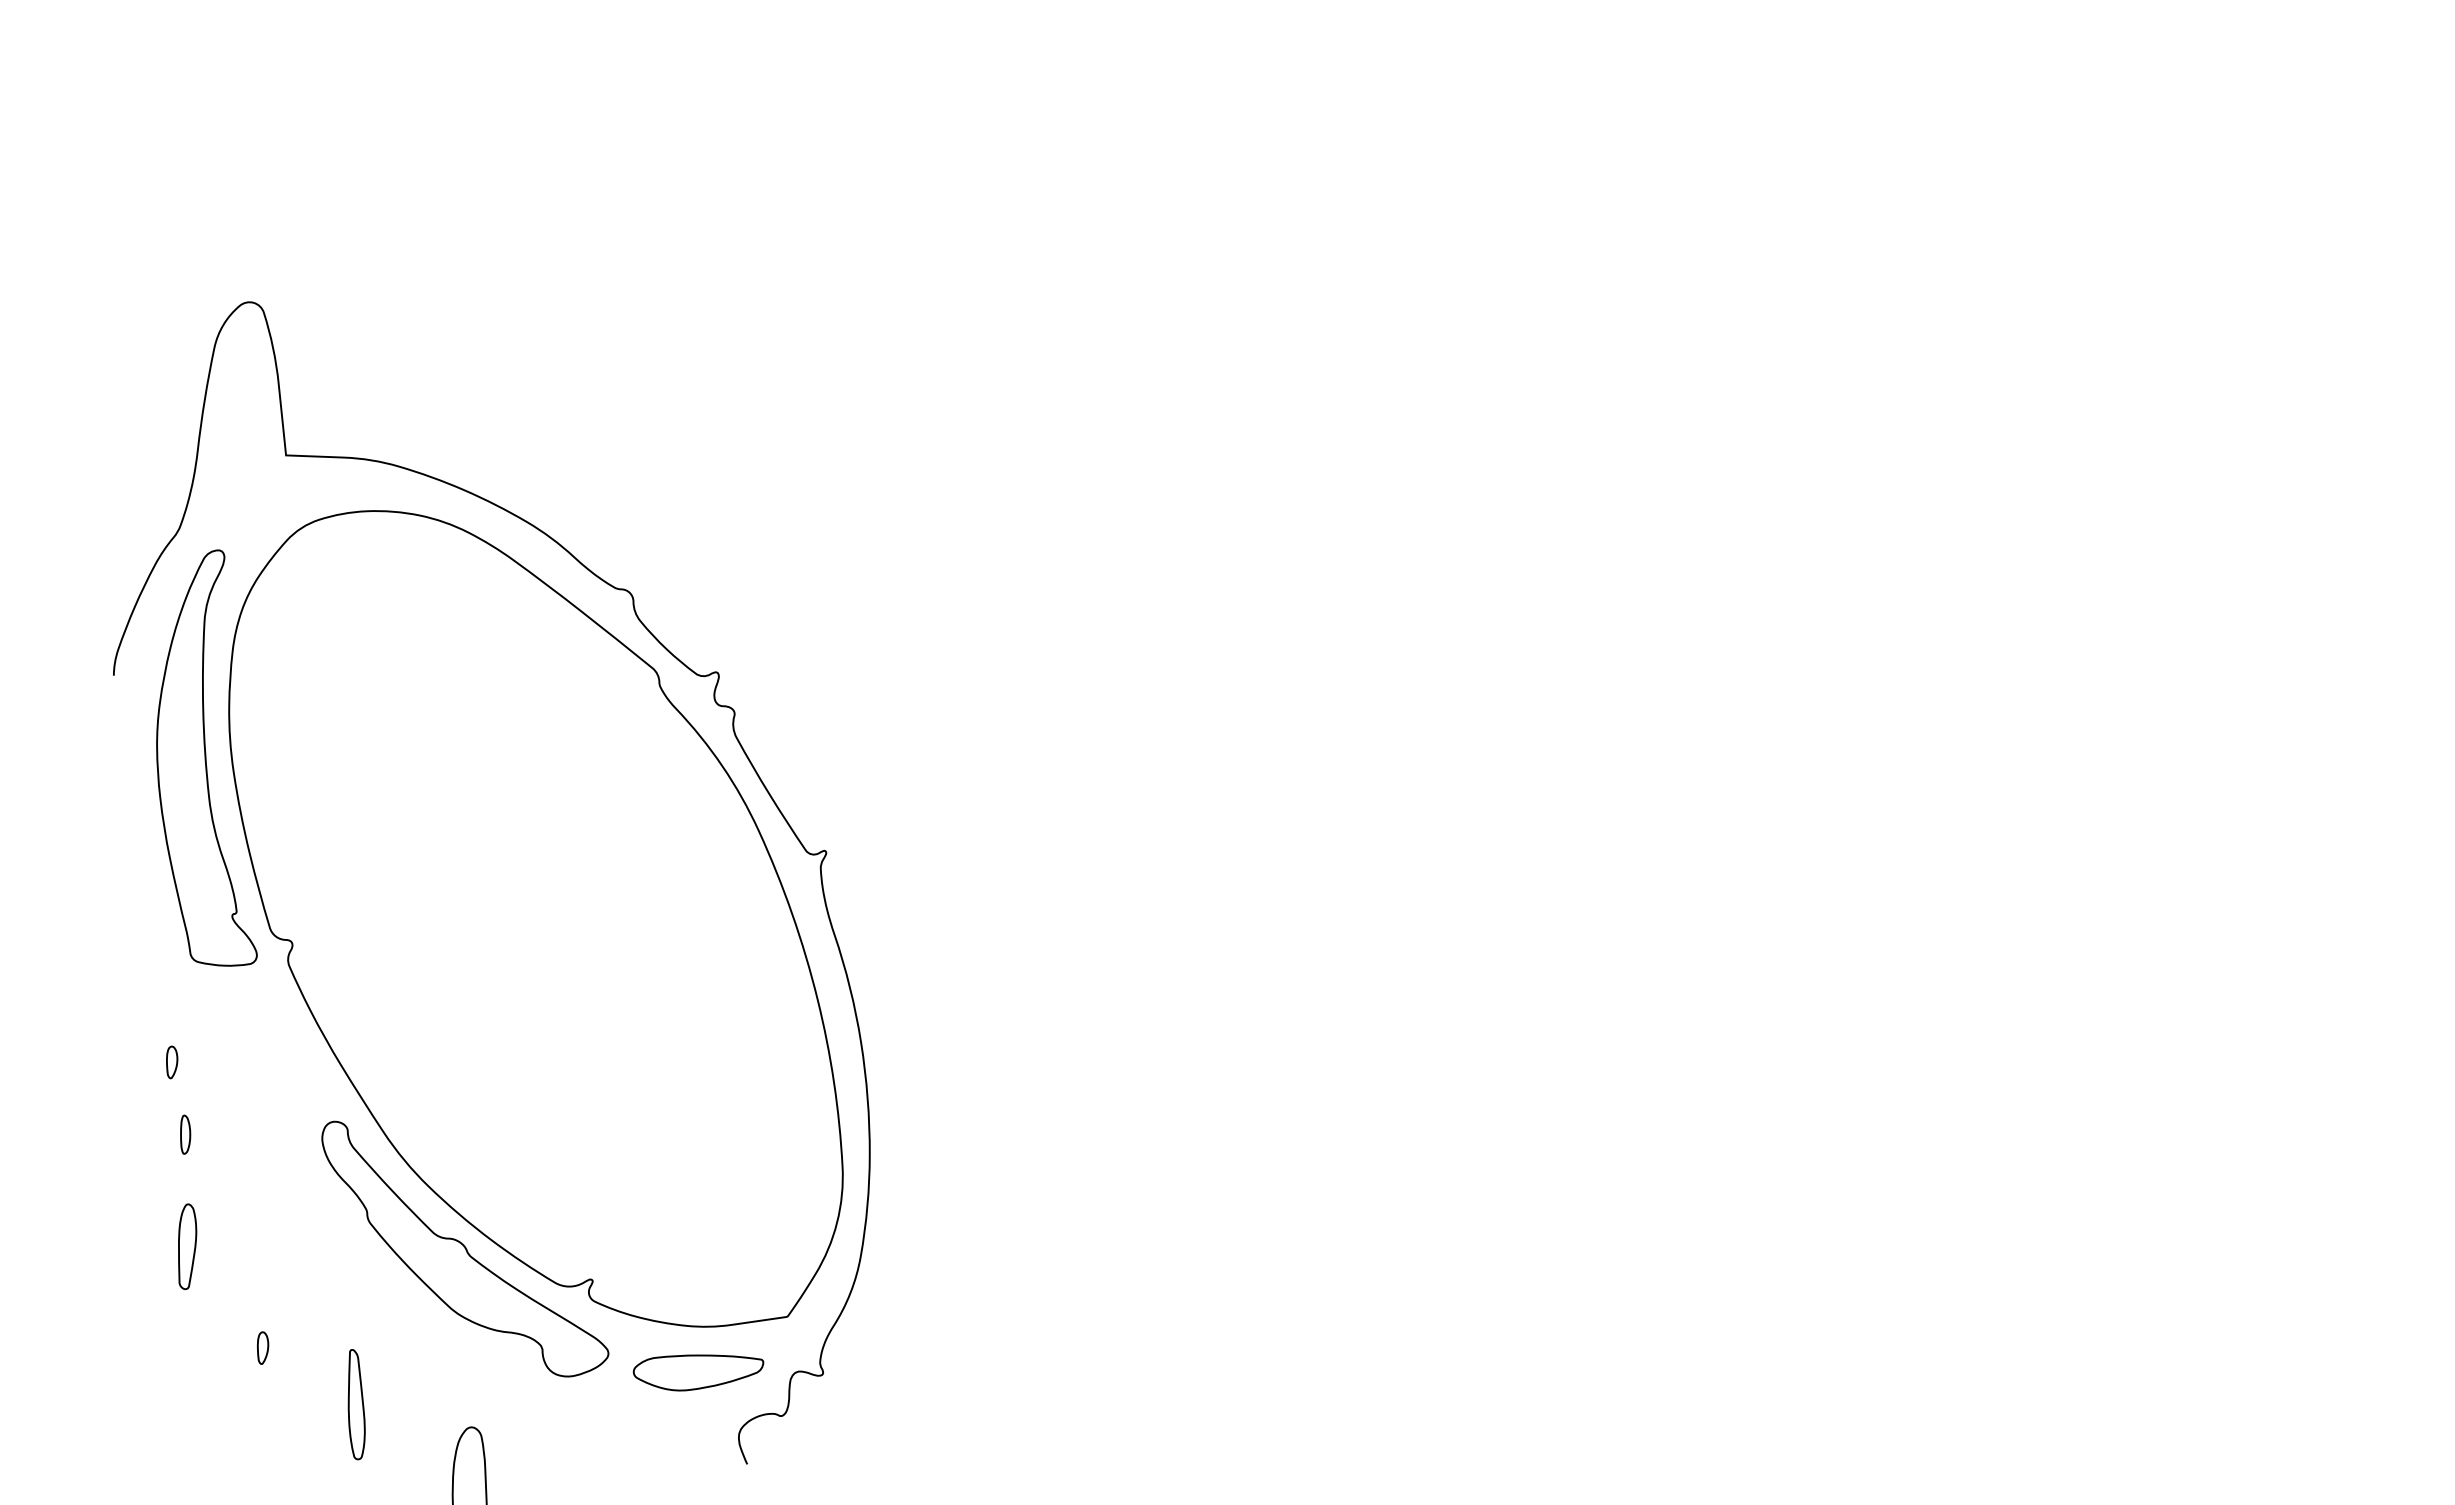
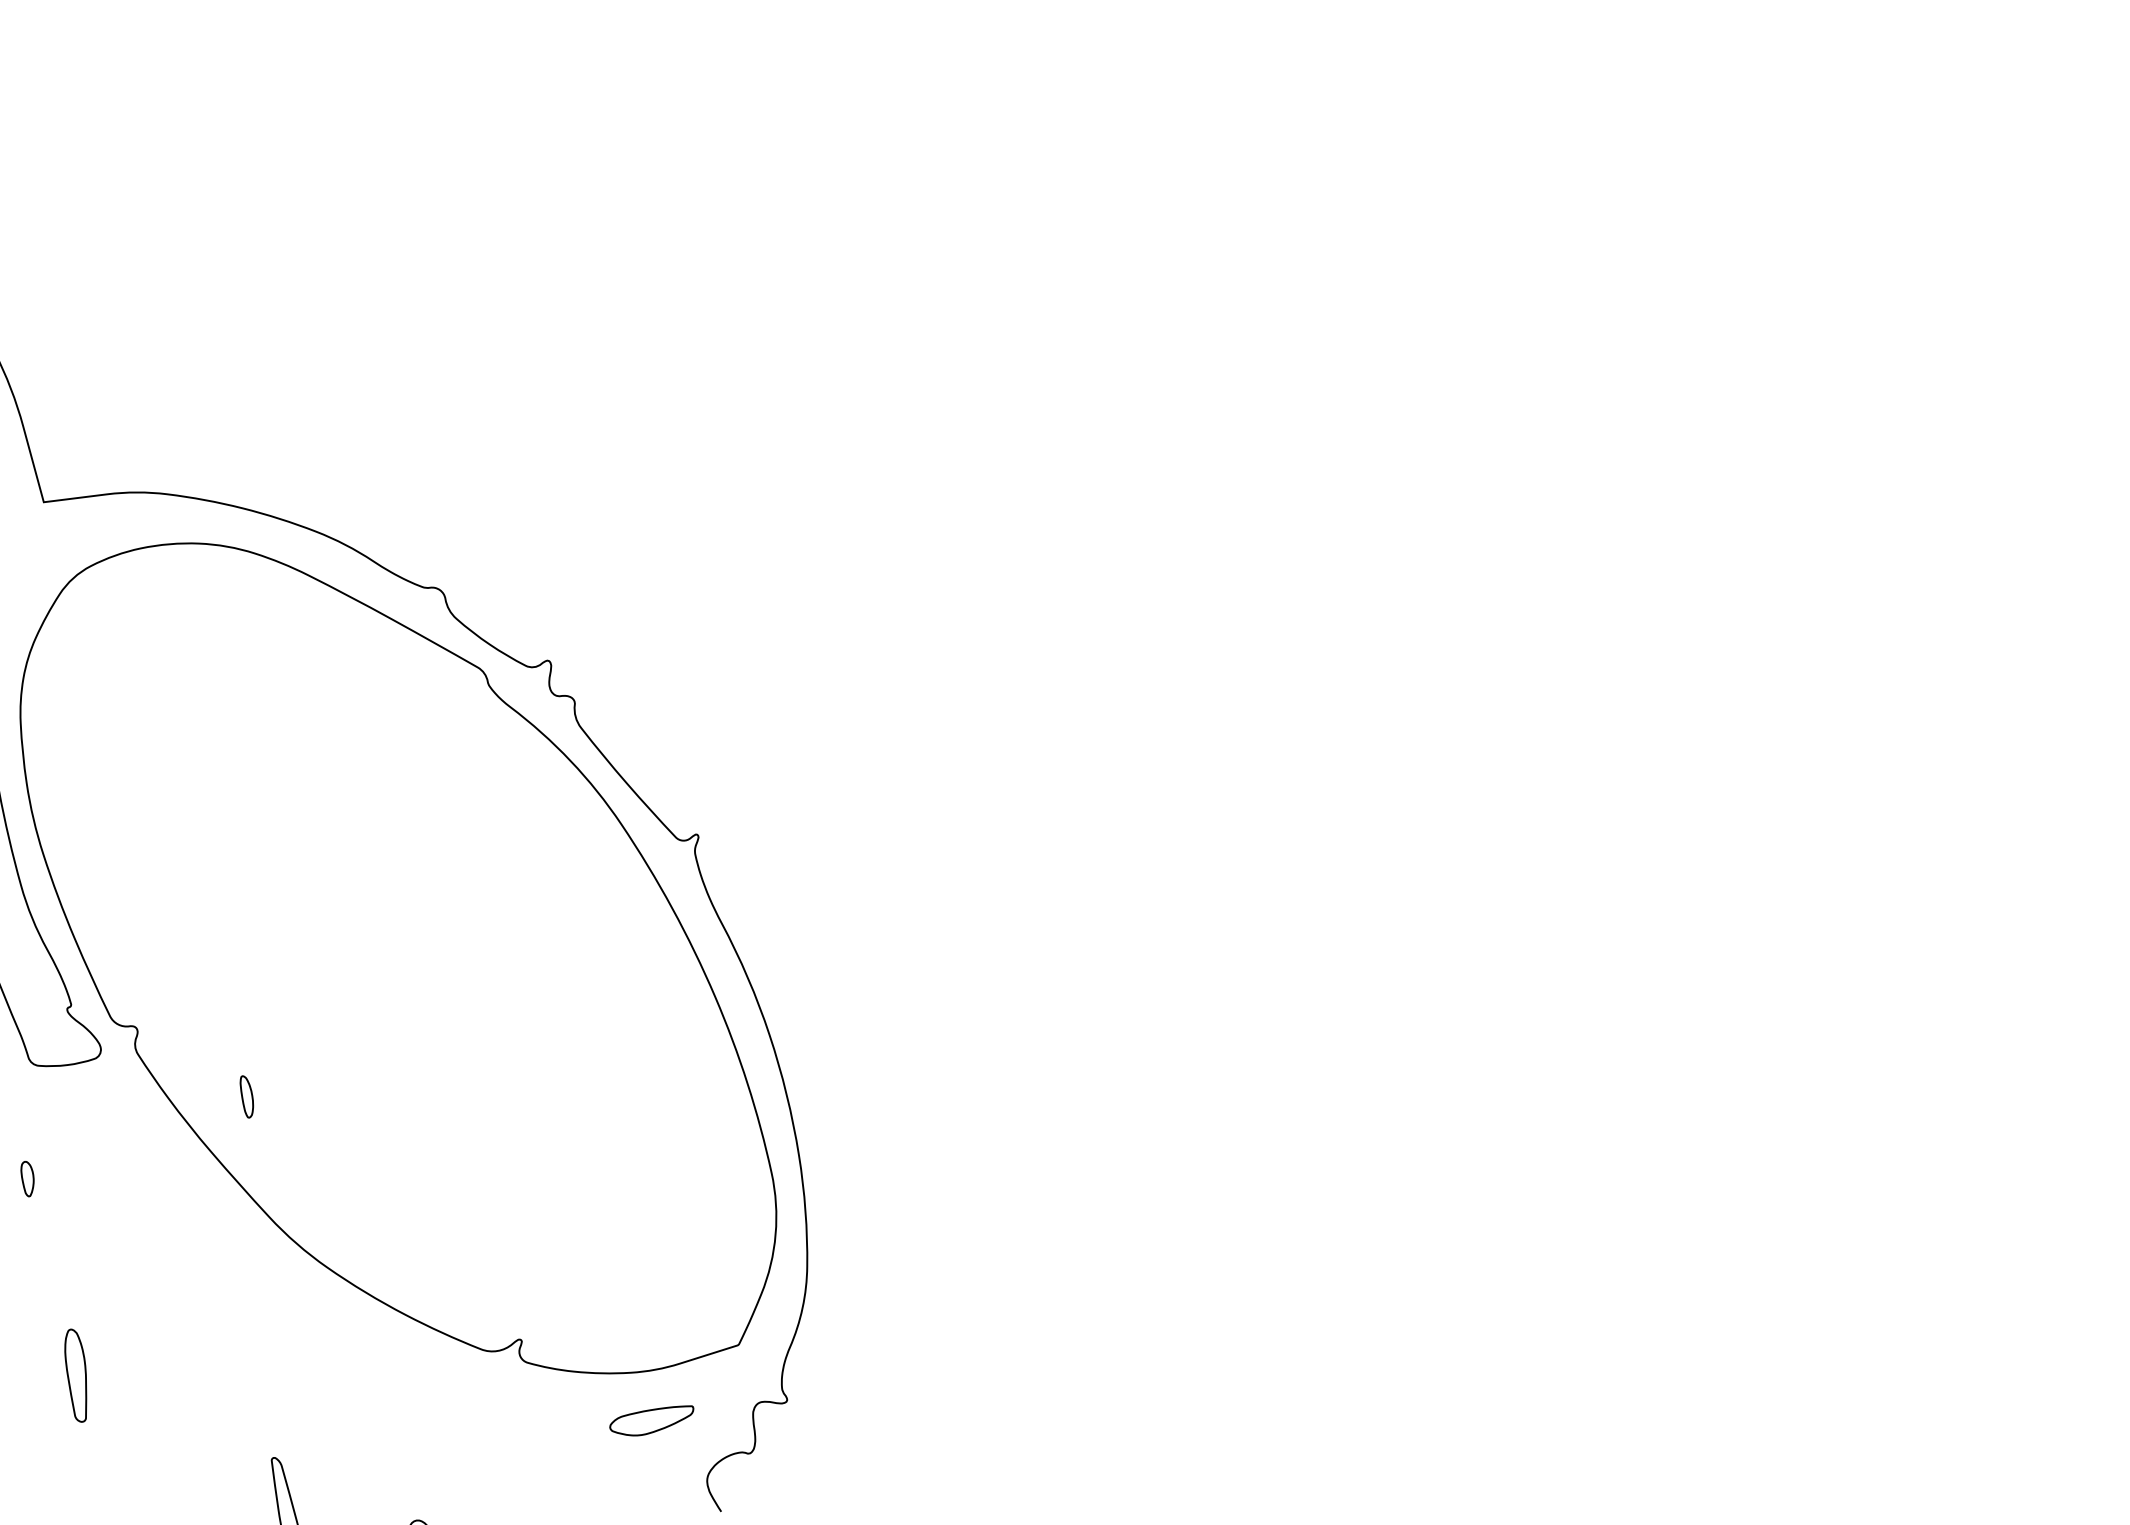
part: (185, 1134) -> (247, 1096), moved
part: (465, 1248) -> (378, 1328), removed
part: (262, 1347) -> (176, 1471), removed
part: (698, 1372) -> (652, 1421), size x0.6

